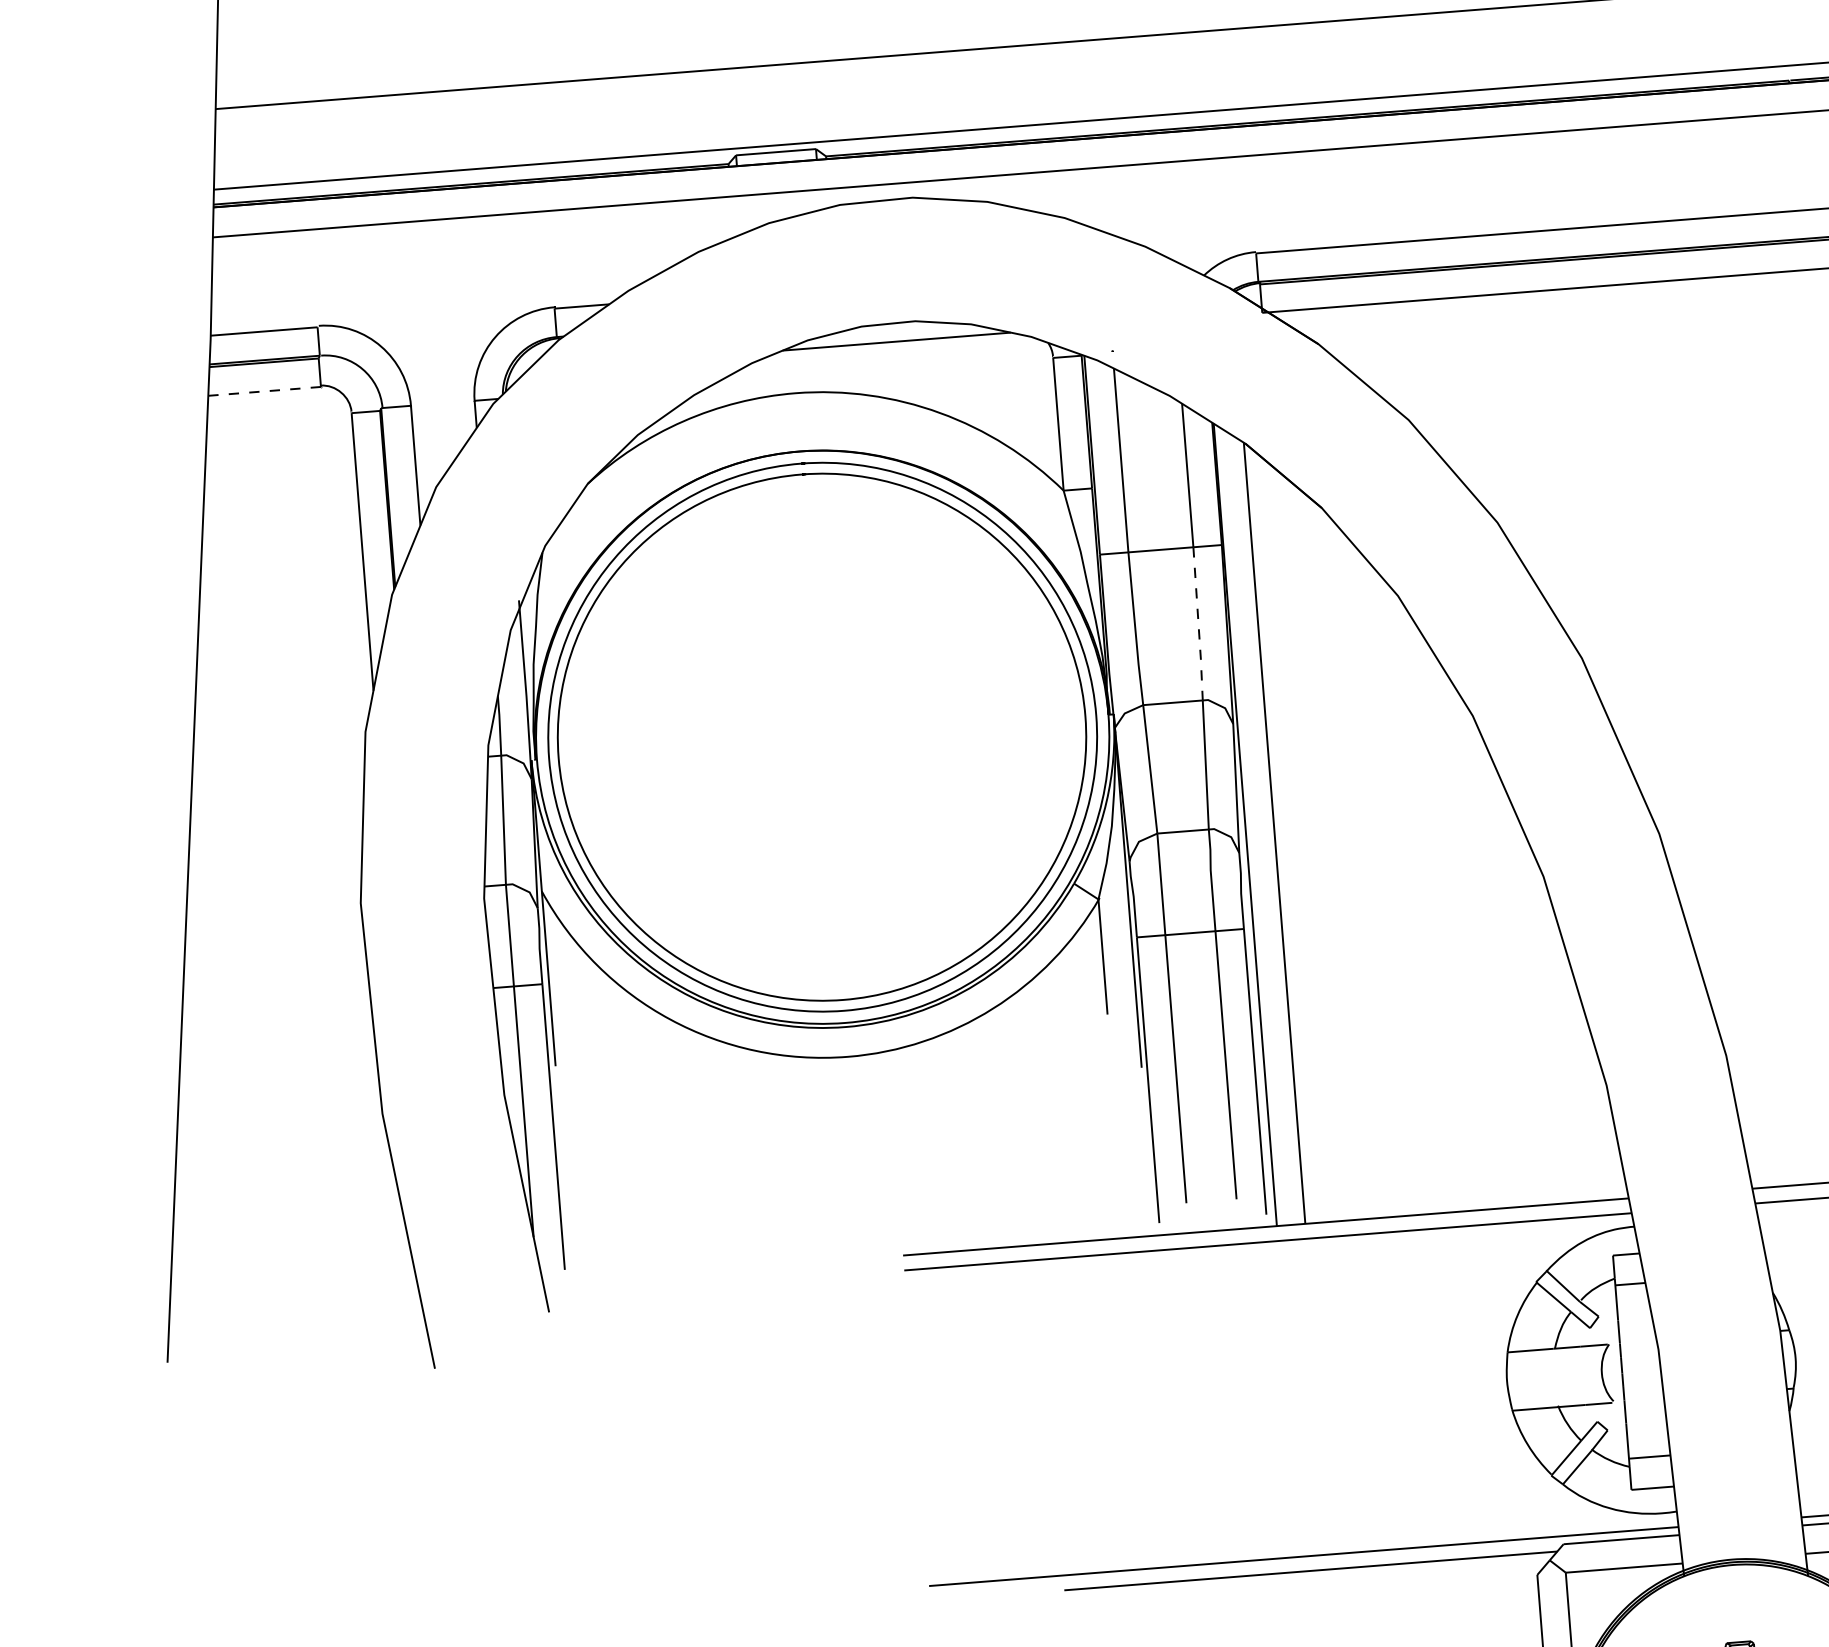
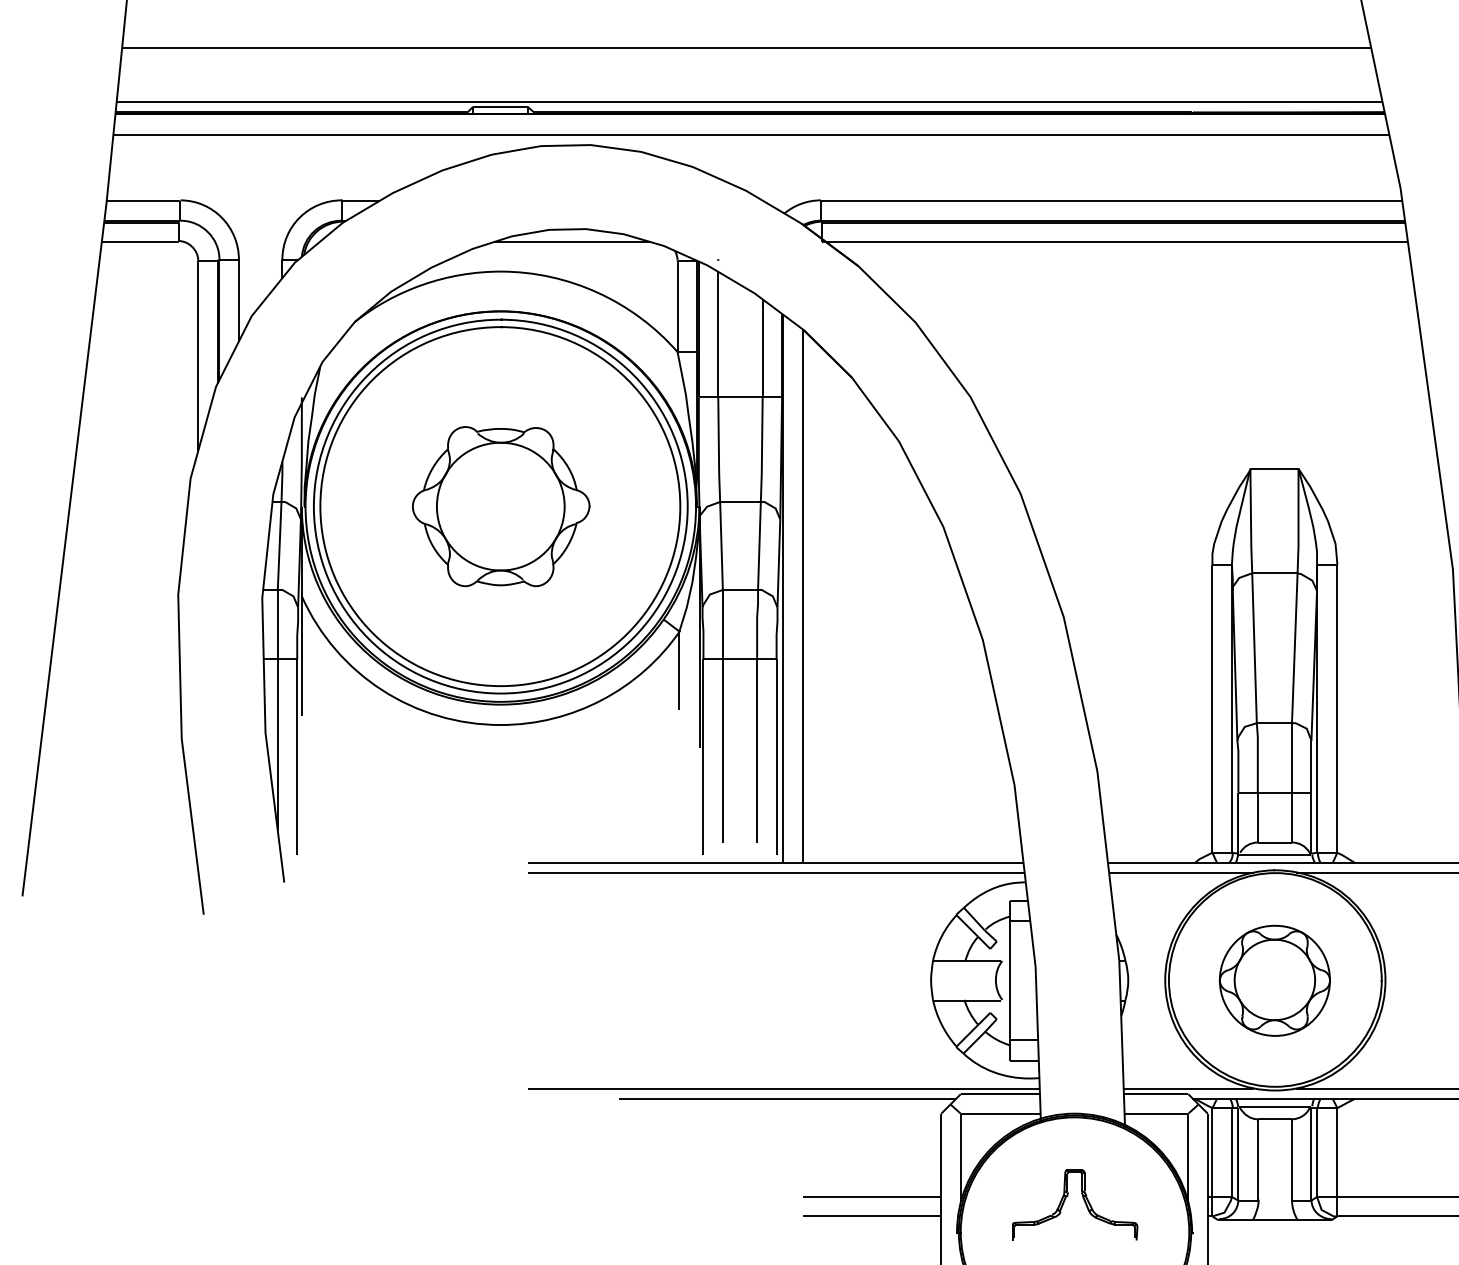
line: (264, 390) -> (140, 241), dashed -> solid
line: (1199, 624) -> (762, 450), dashed -> solid
part: (823, 736) -> (501, 506), added

